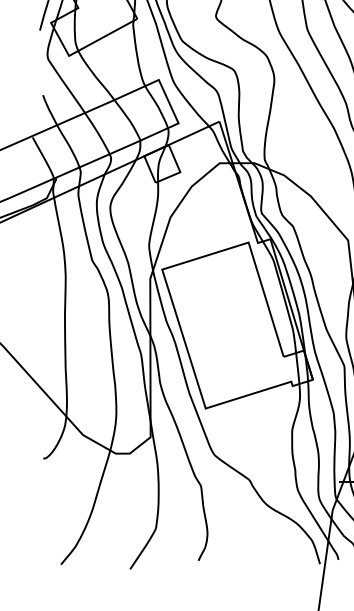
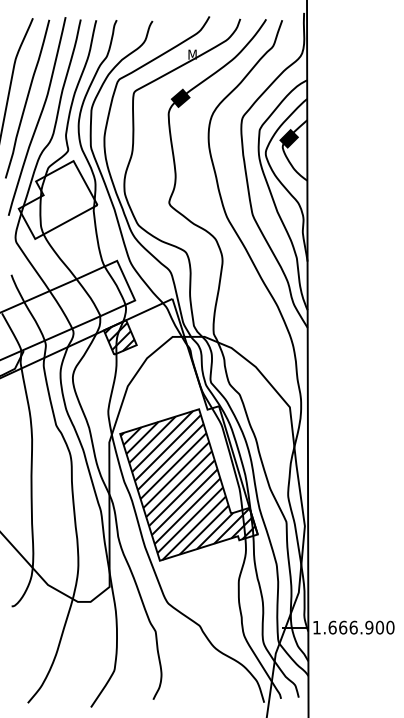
hatch: (161, 162) -> (119, 336), added
hatch: (235, 326) -> (187, 485), added

